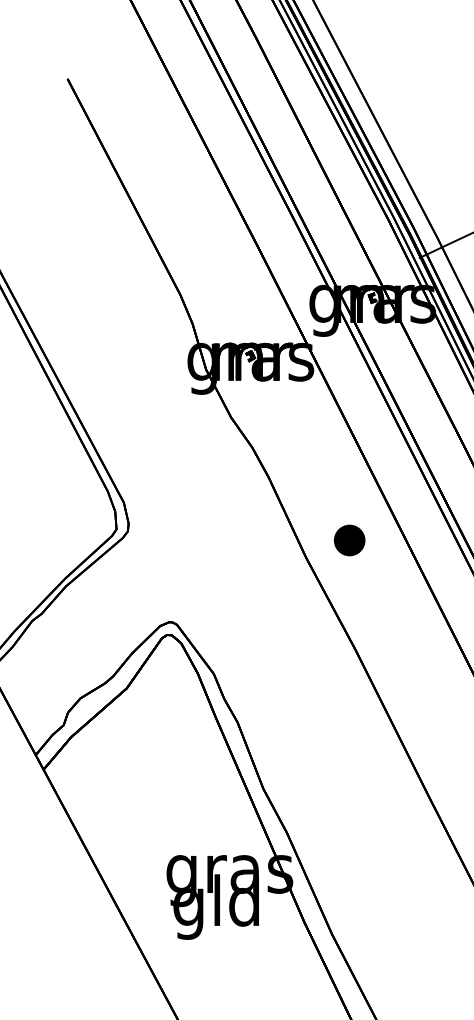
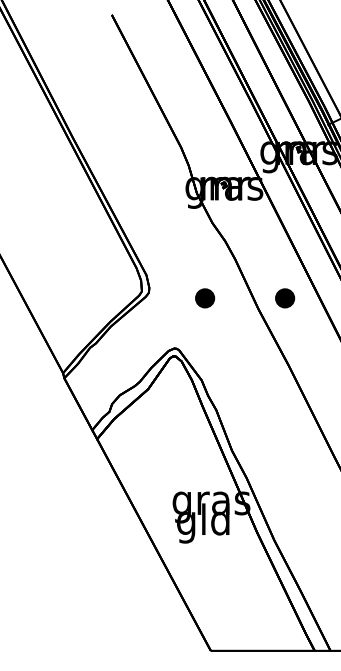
part: (220, 540) -> (205, 298), added

